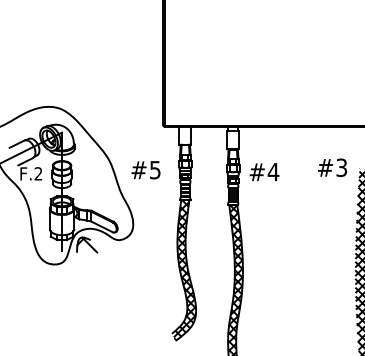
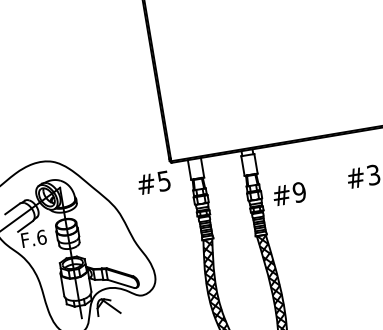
text: (145, 170) -> (153, 183), moved
text: (273, 171) -> (299, 191), #4 -> #9
text: (38, 173) -> (41, 237), F.2 -> F.6

